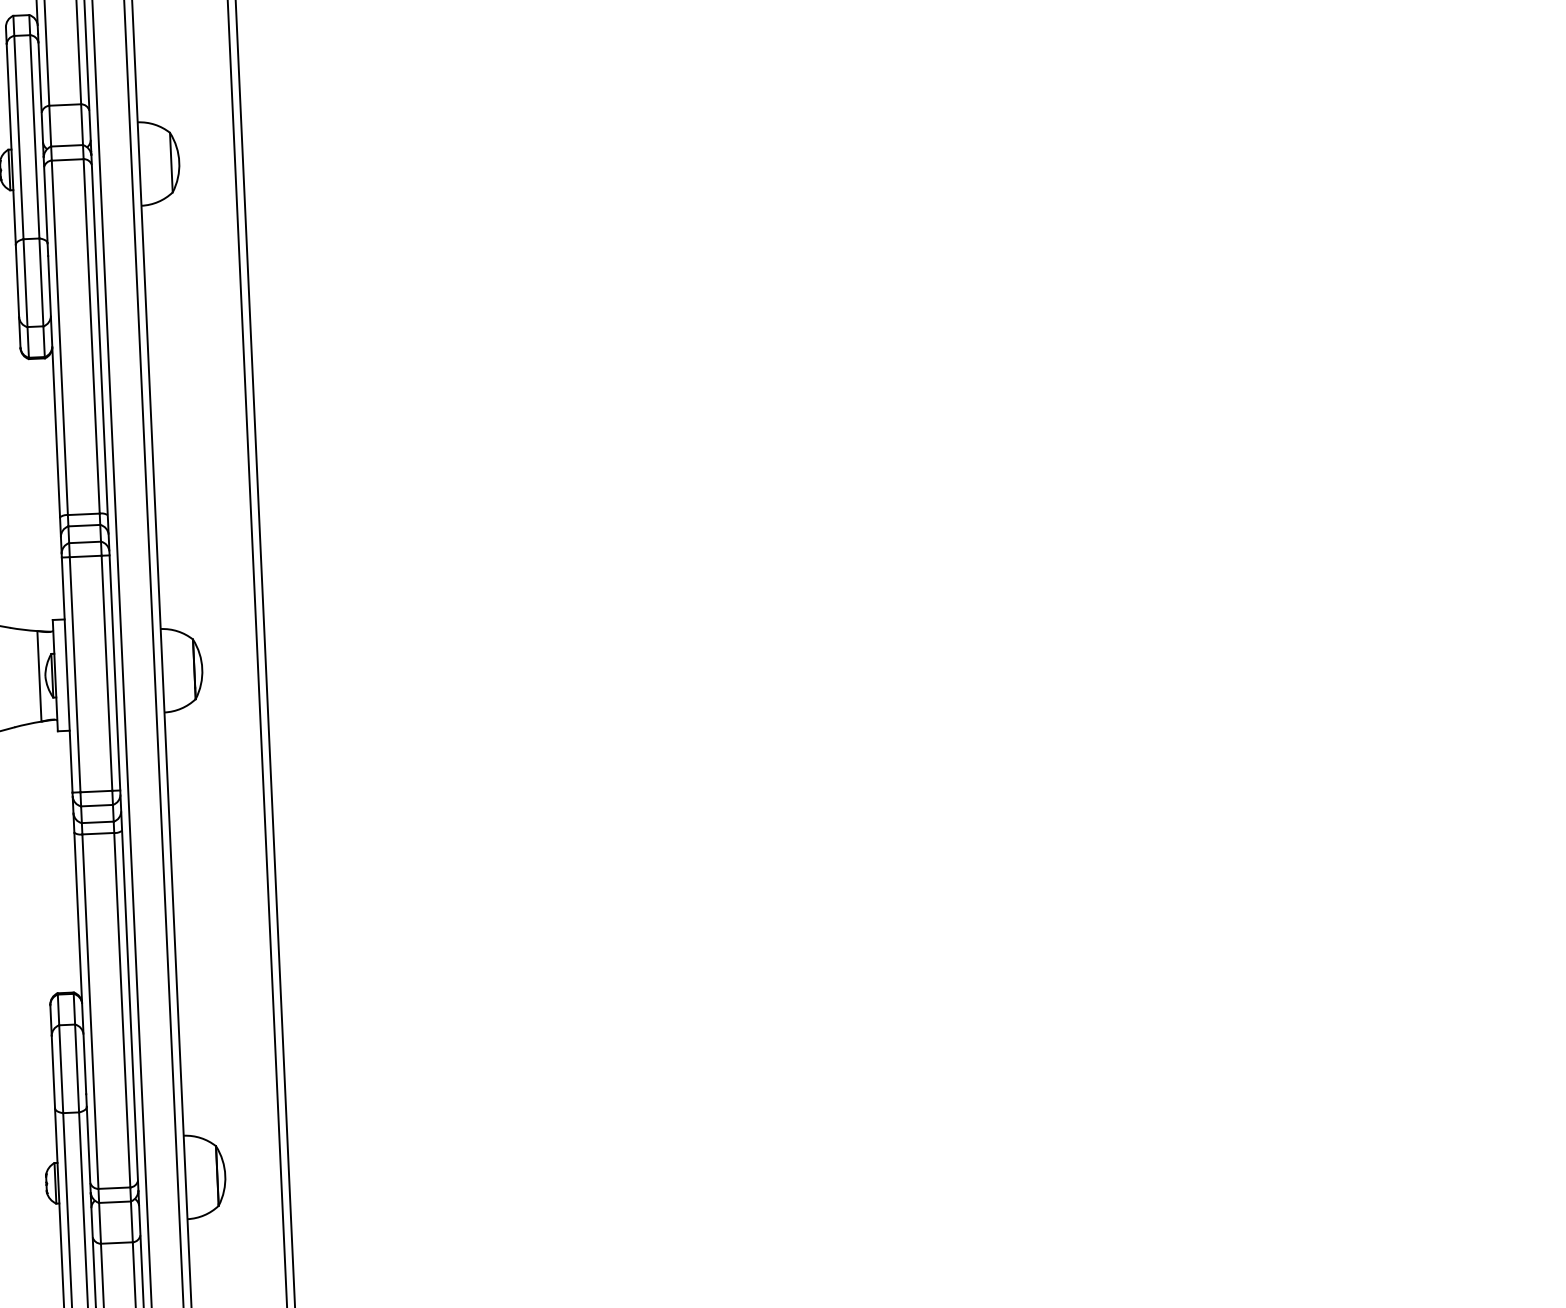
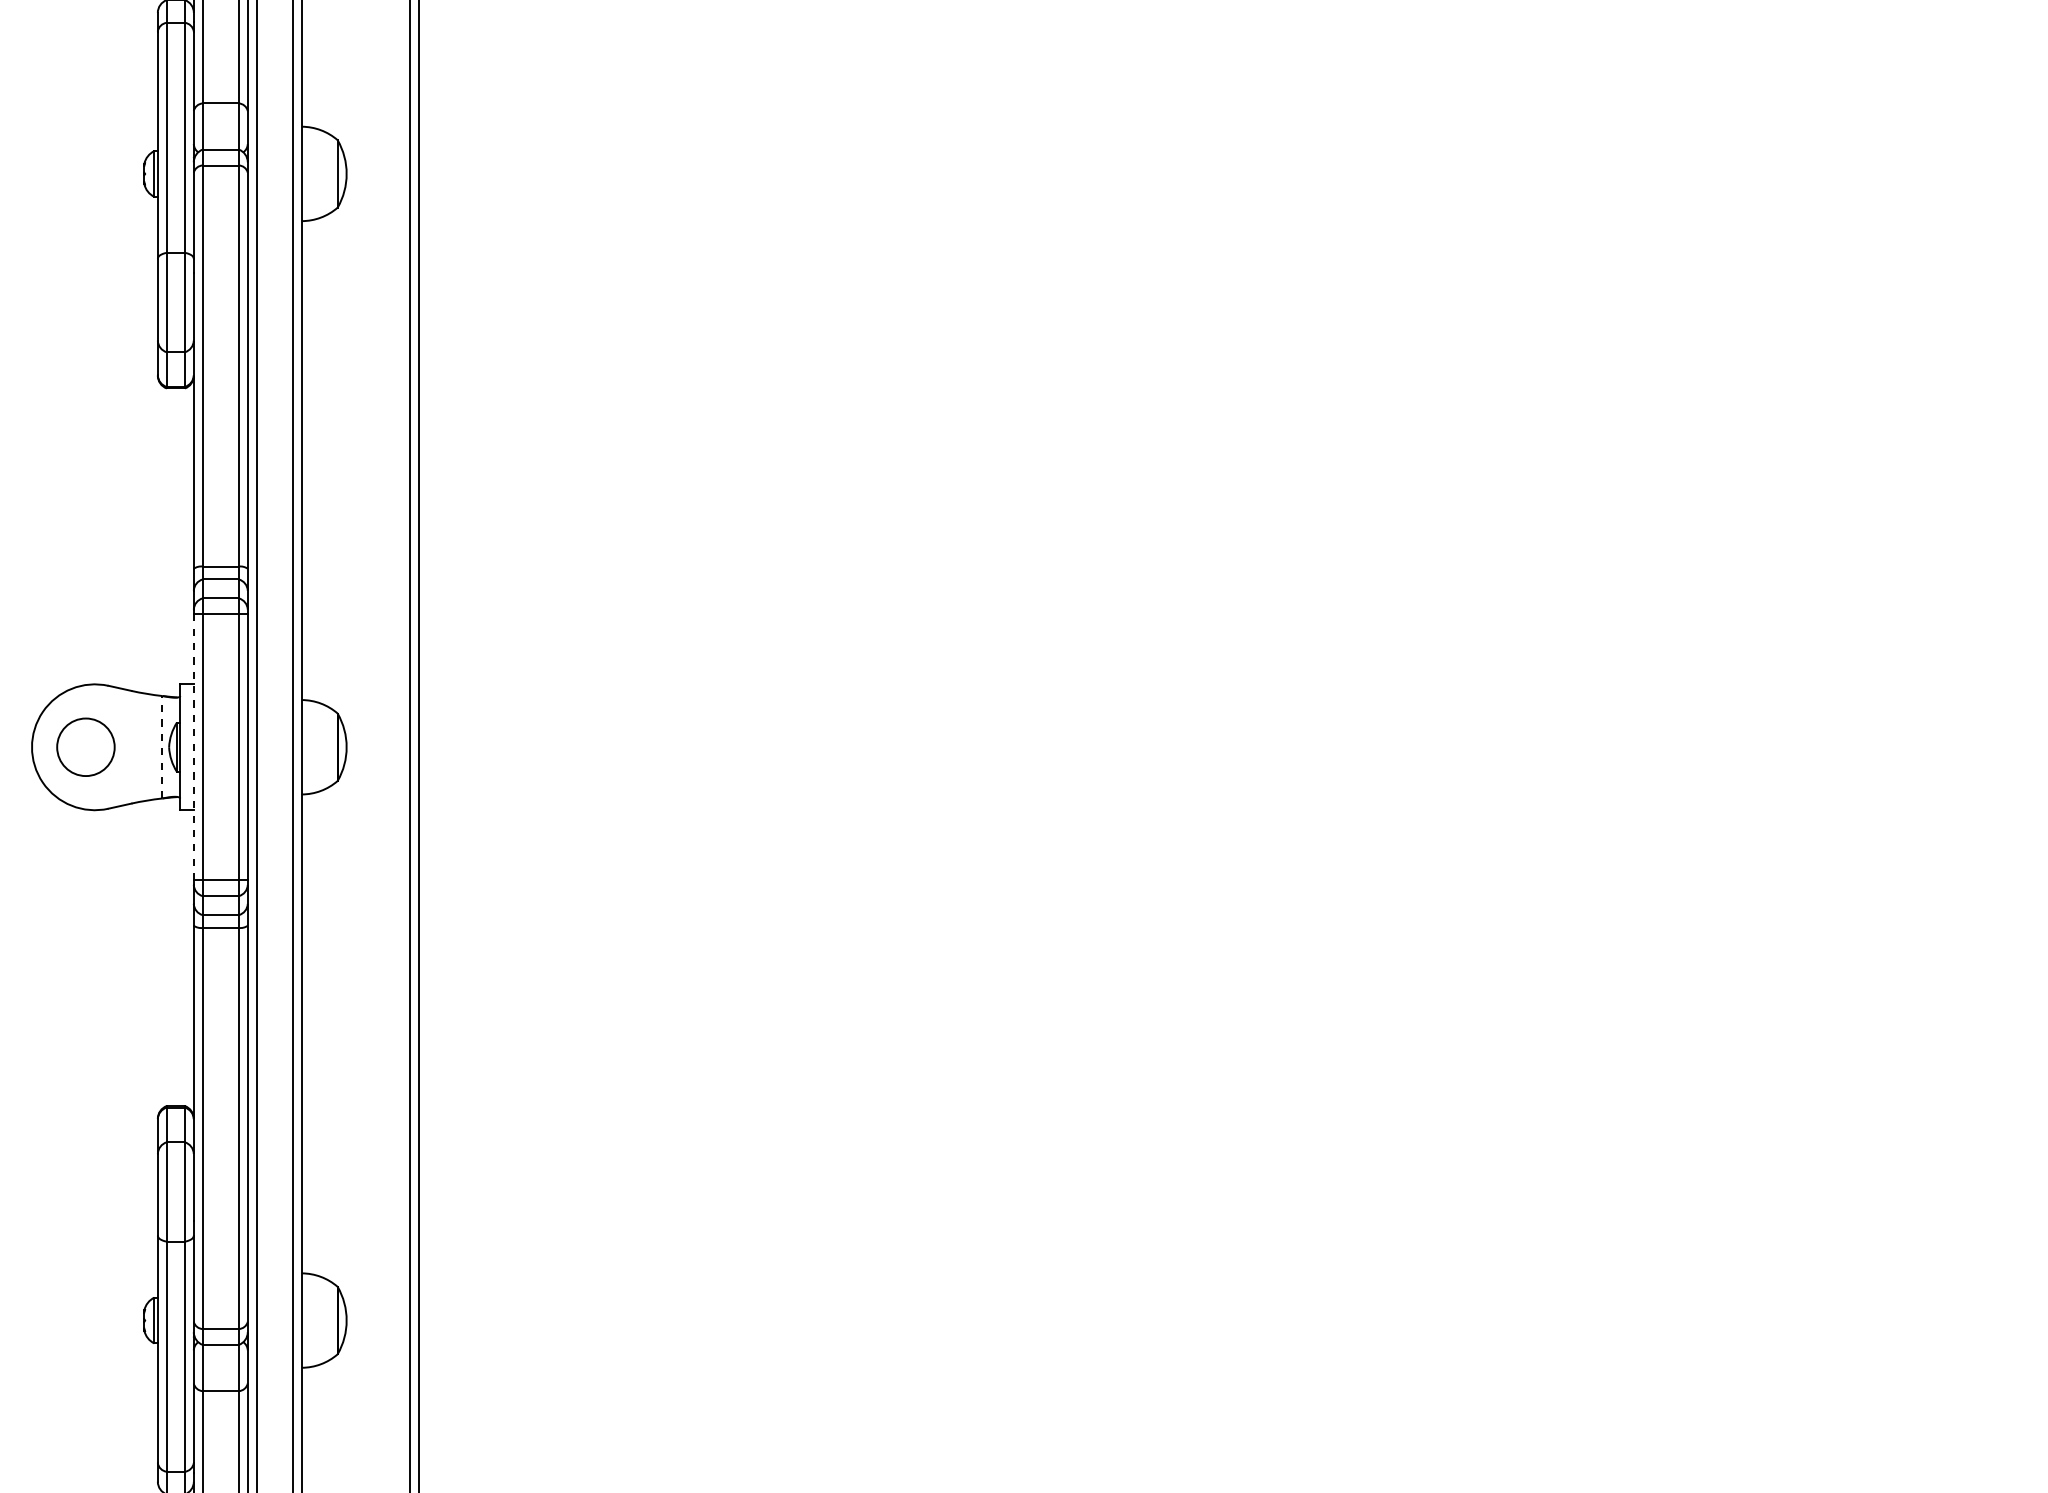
line: (39, 675) -> (162, 746), solid -> dashed
line: (66, 675) -> (193, 747), solid -> dashed

